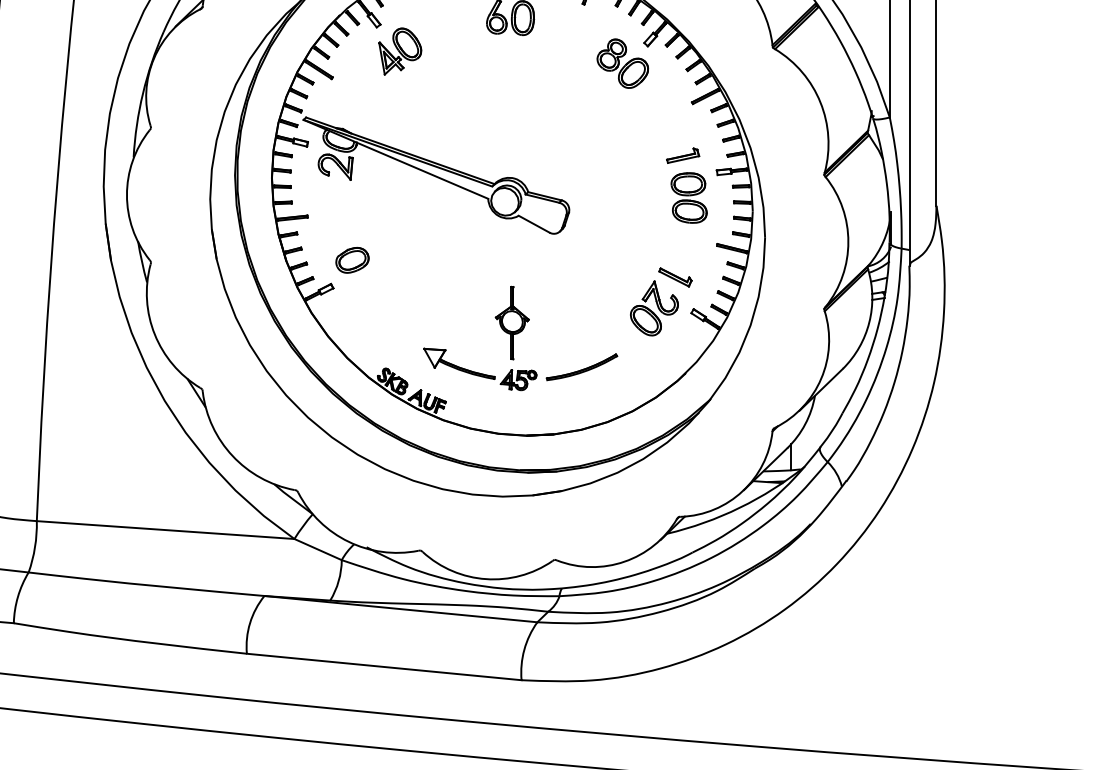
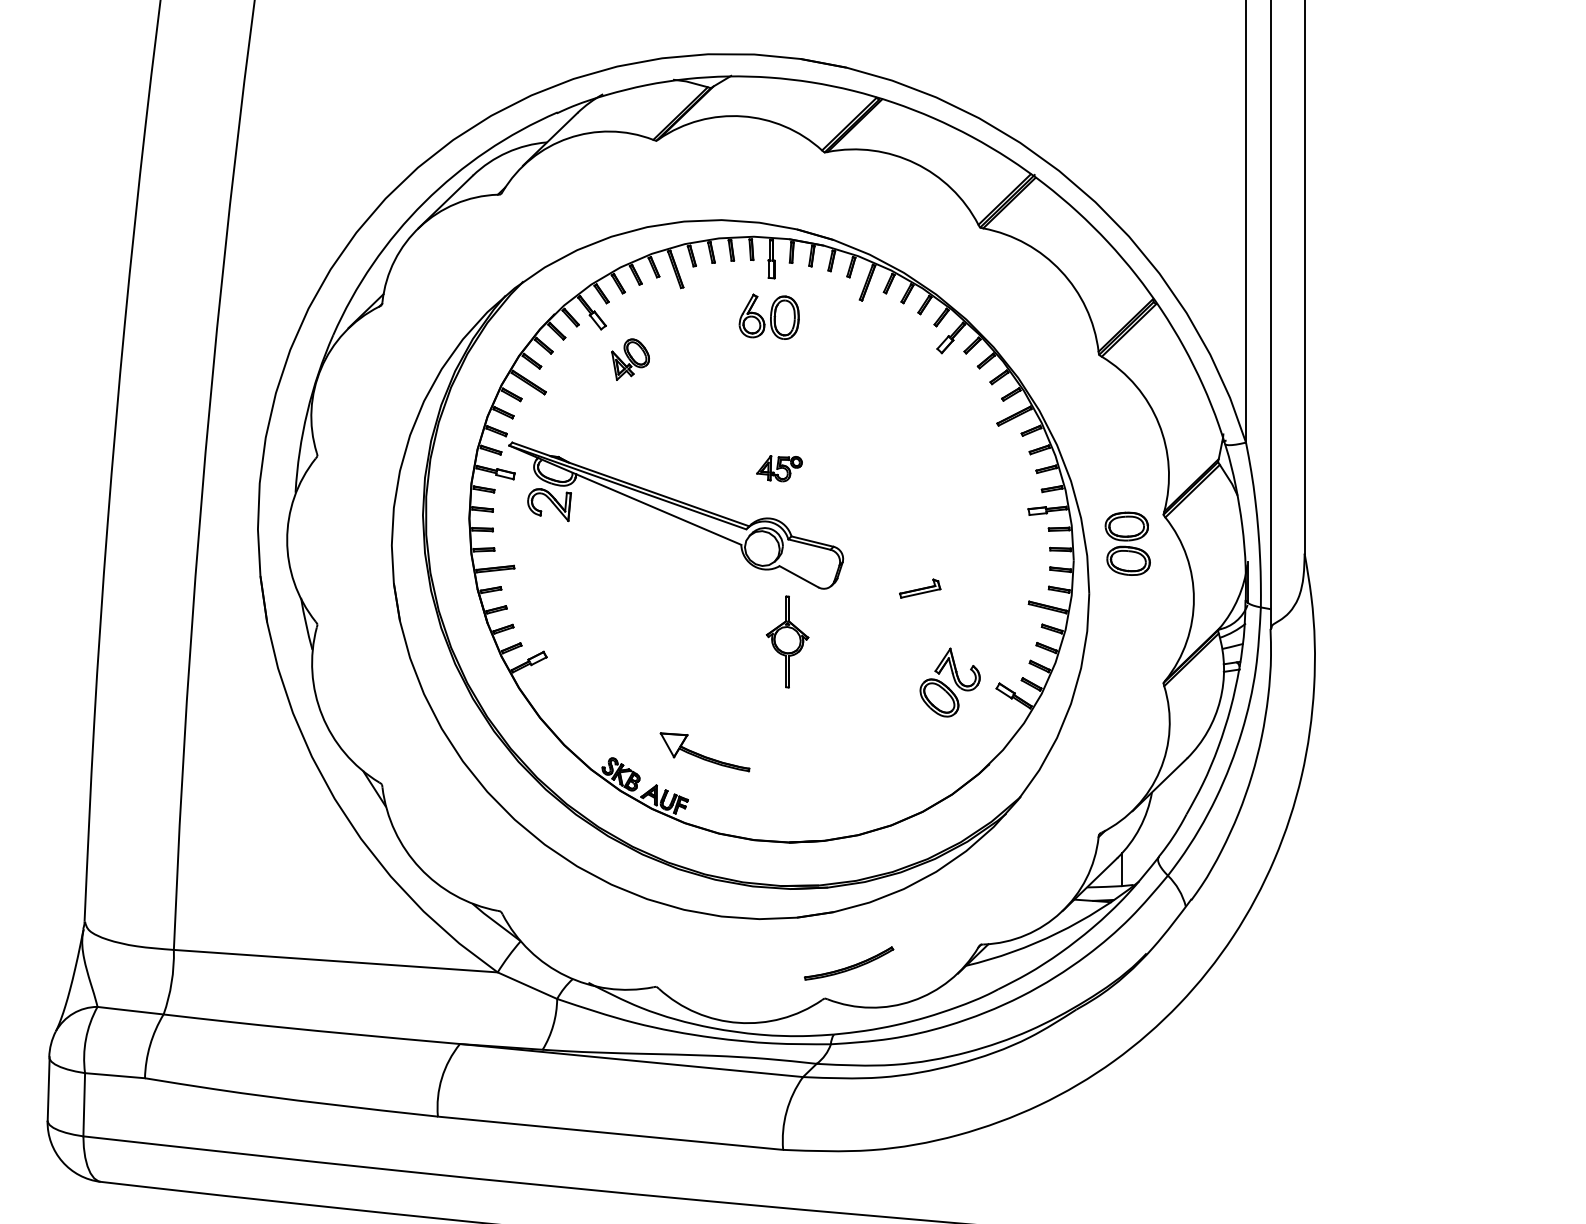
part: (400, 51) -> (630, 359), size x0.7
part: (622, 63) -> (910, 374), removed
part: (683, 155) -> (920, 588), moved
part: (688, 197) -> (1127, 543), moved
part: (352, 259) -> (570, 621), removed
part: (675, 277) -> (976, 643), removed
part: (512, 322) -> (787, 641), moved
part: (582, 367) -> (849, 963), moved
part: (518, 379) -> (779, 468), moved

